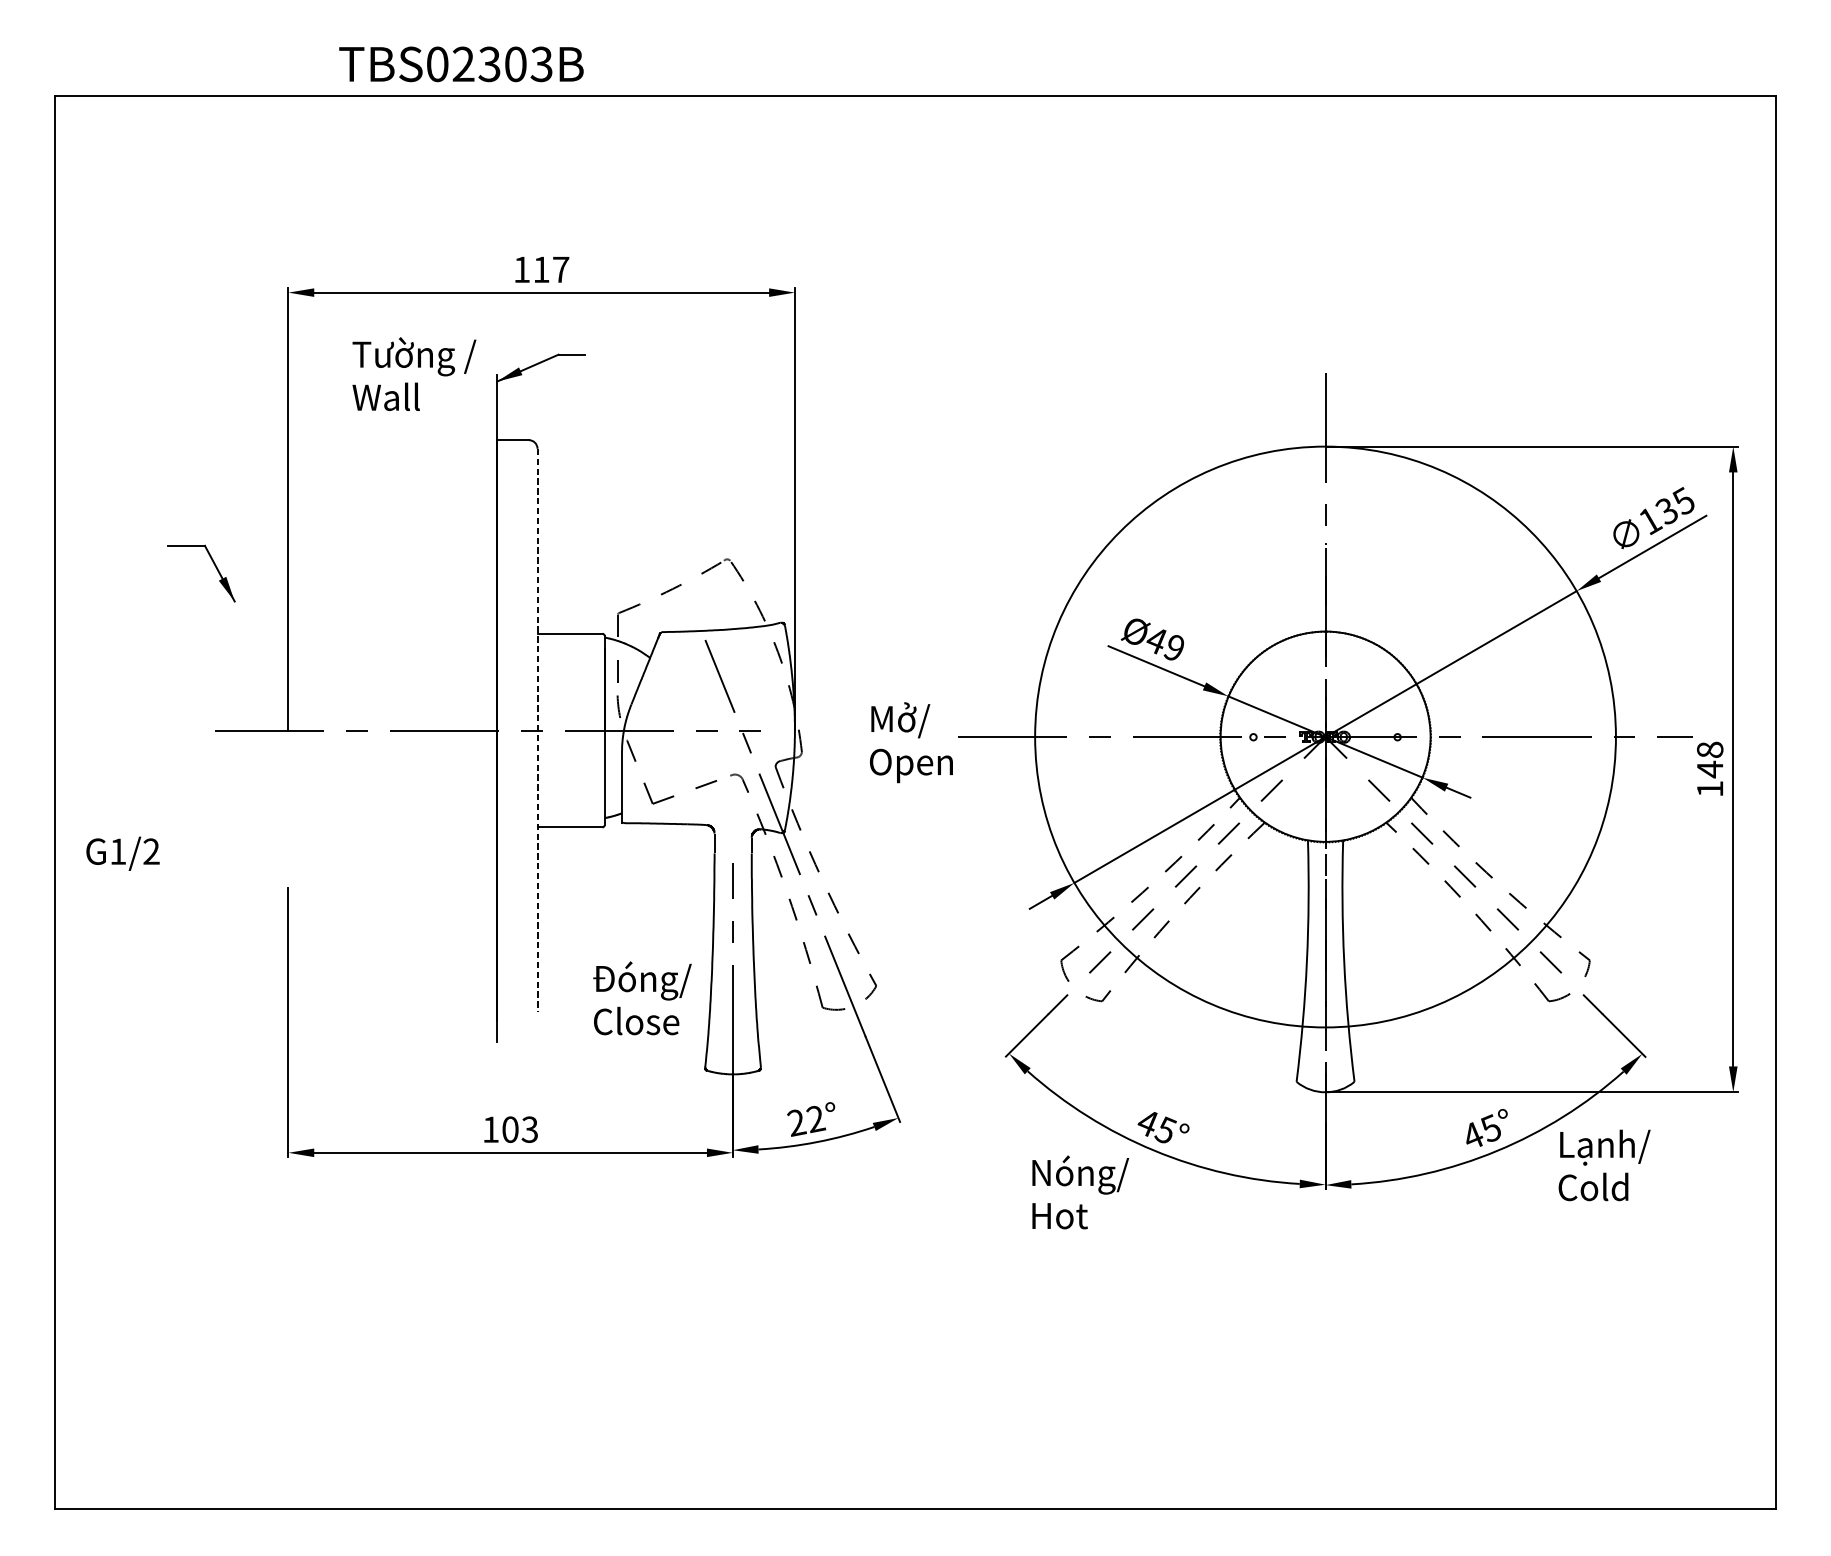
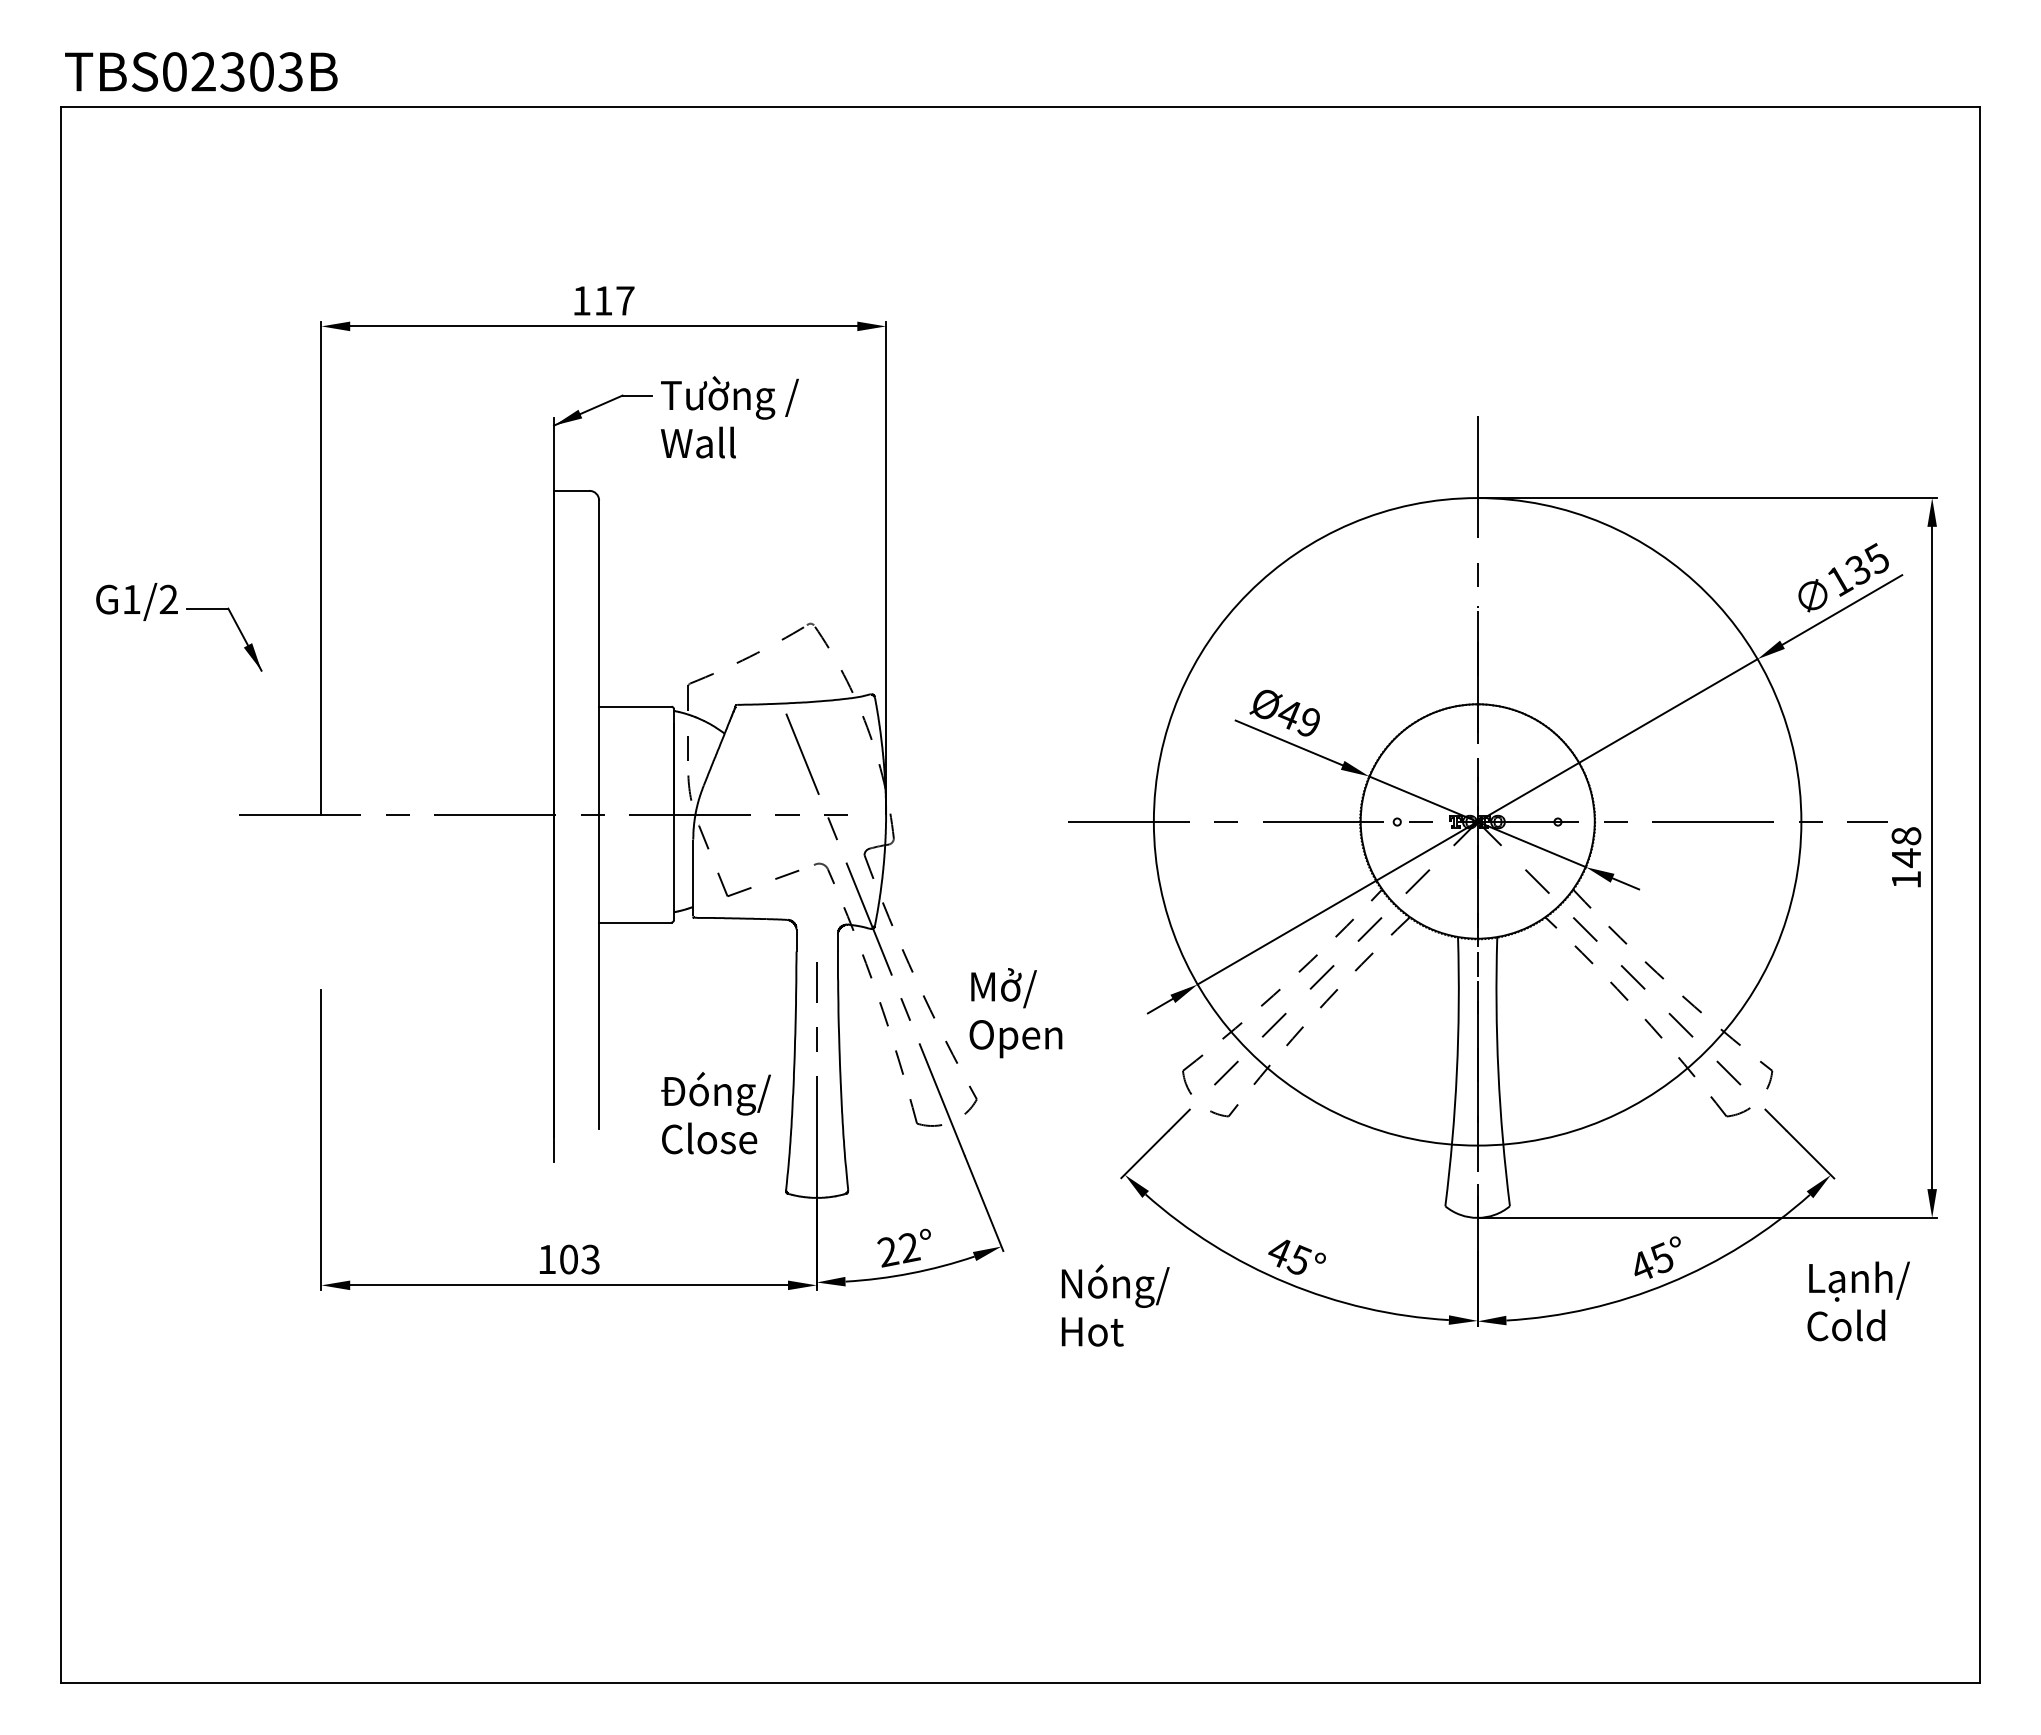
text: (461, 63) -> (201, 71), moved
text: (414, 374) -> (729, 417), moved
line: (537, 731) -> (599, 815), dashed -> solid
text: (911, 743) -> (1015, 1013), moved
text: (122, 853) -> (136, 601), moved
text: (1604, 1165) -> (1858, 1301), moved
text: (1080, 1192) -> (1115, 1305), moved

